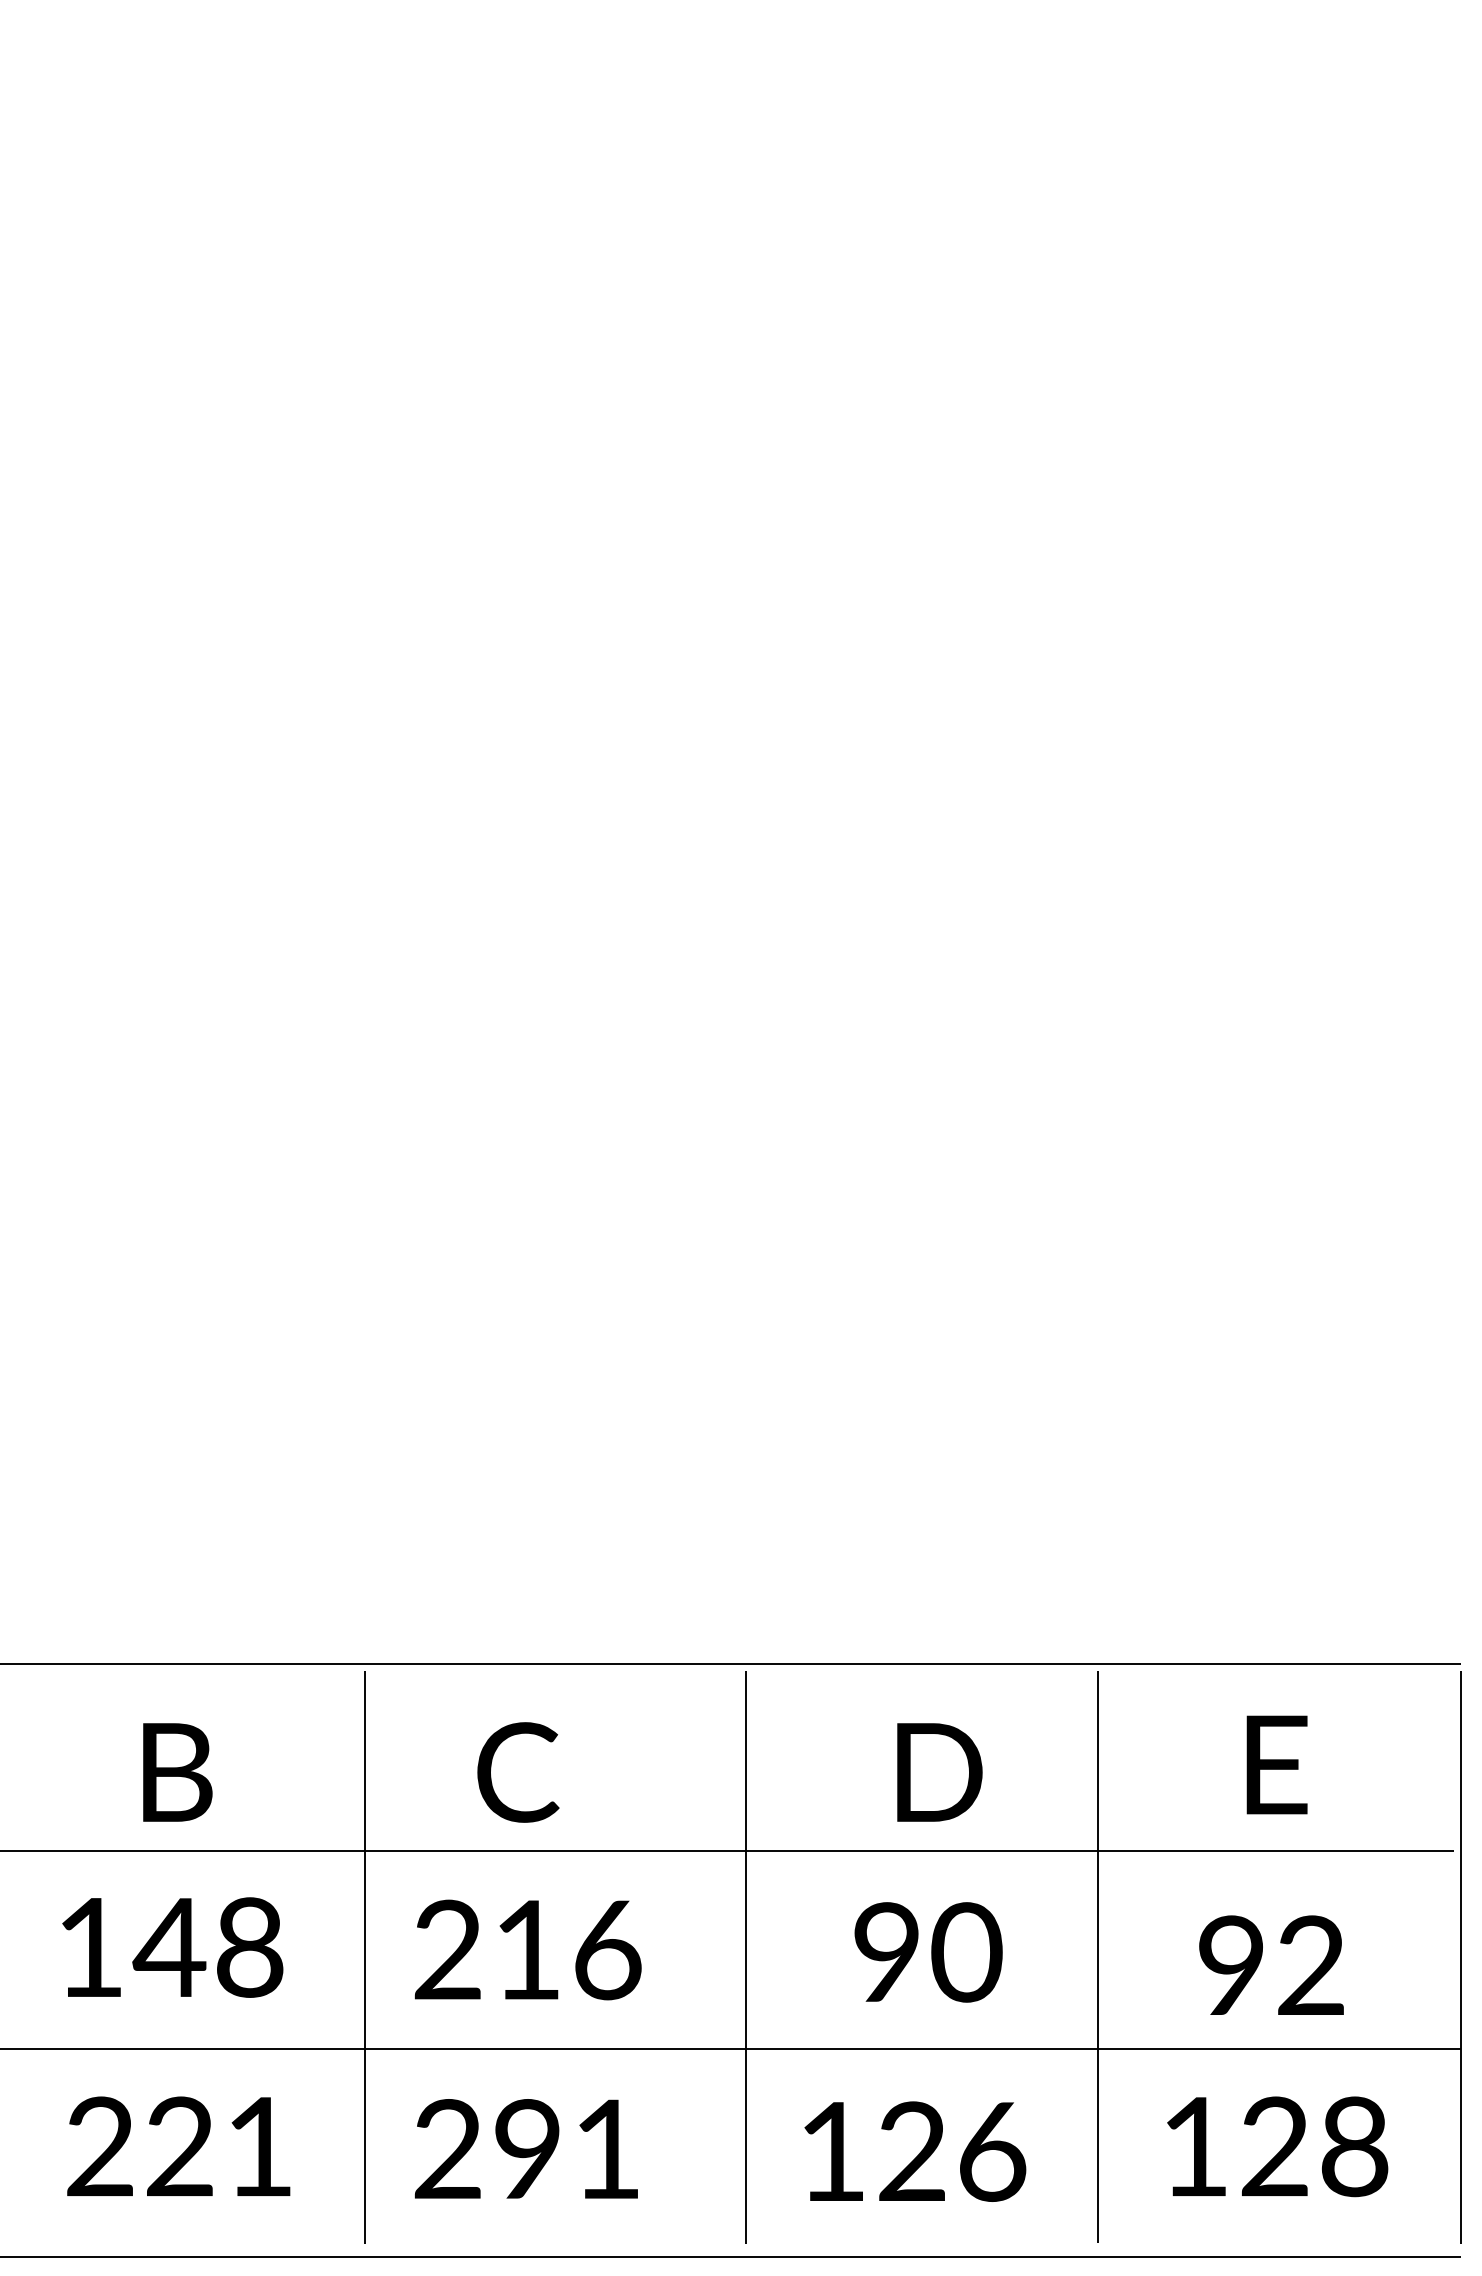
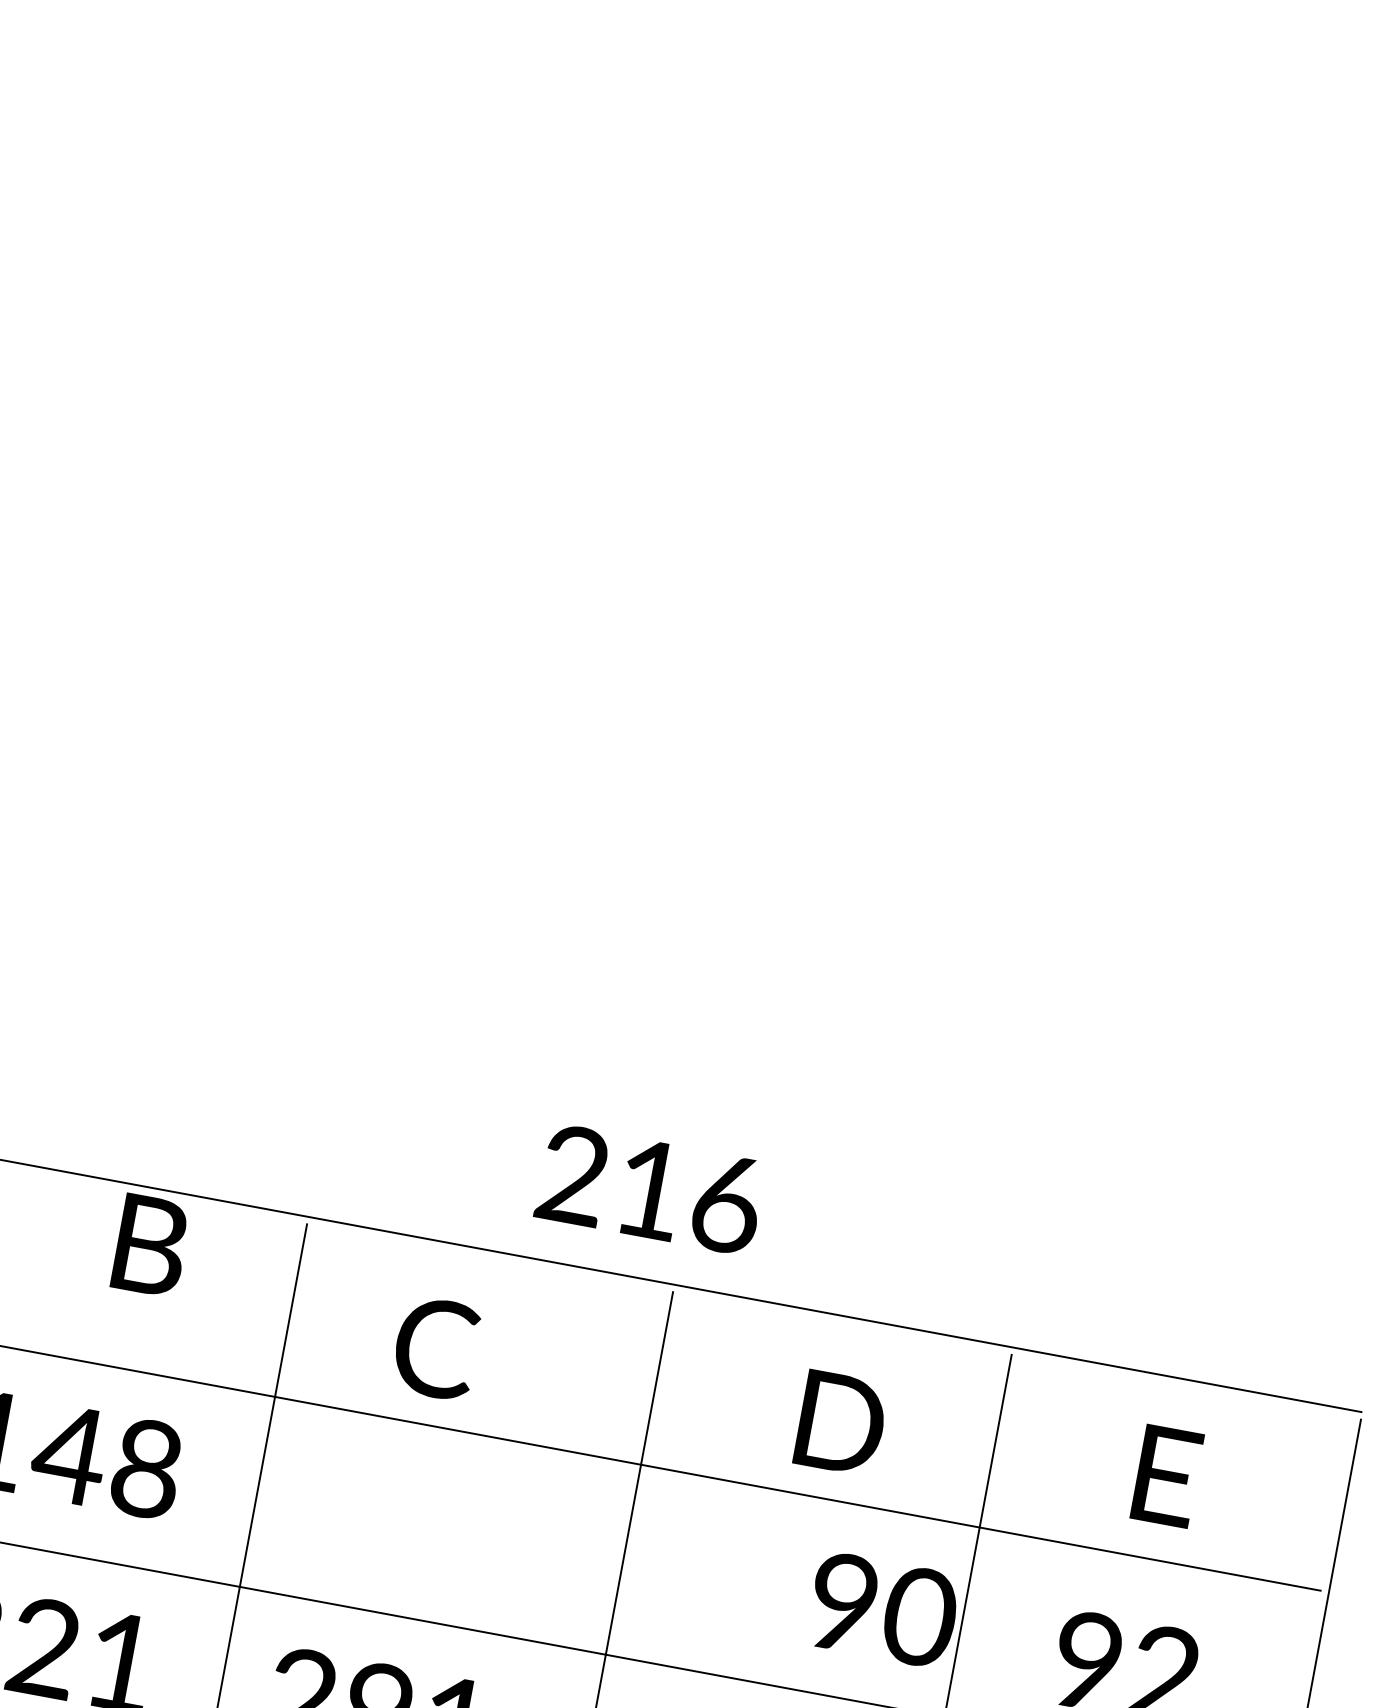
text: (177, 1772) -> (151, 1245), moved
text: (528, 1949) -> (650, 1189), moved
text: (928, 1952) -> (883, 1610), moved

